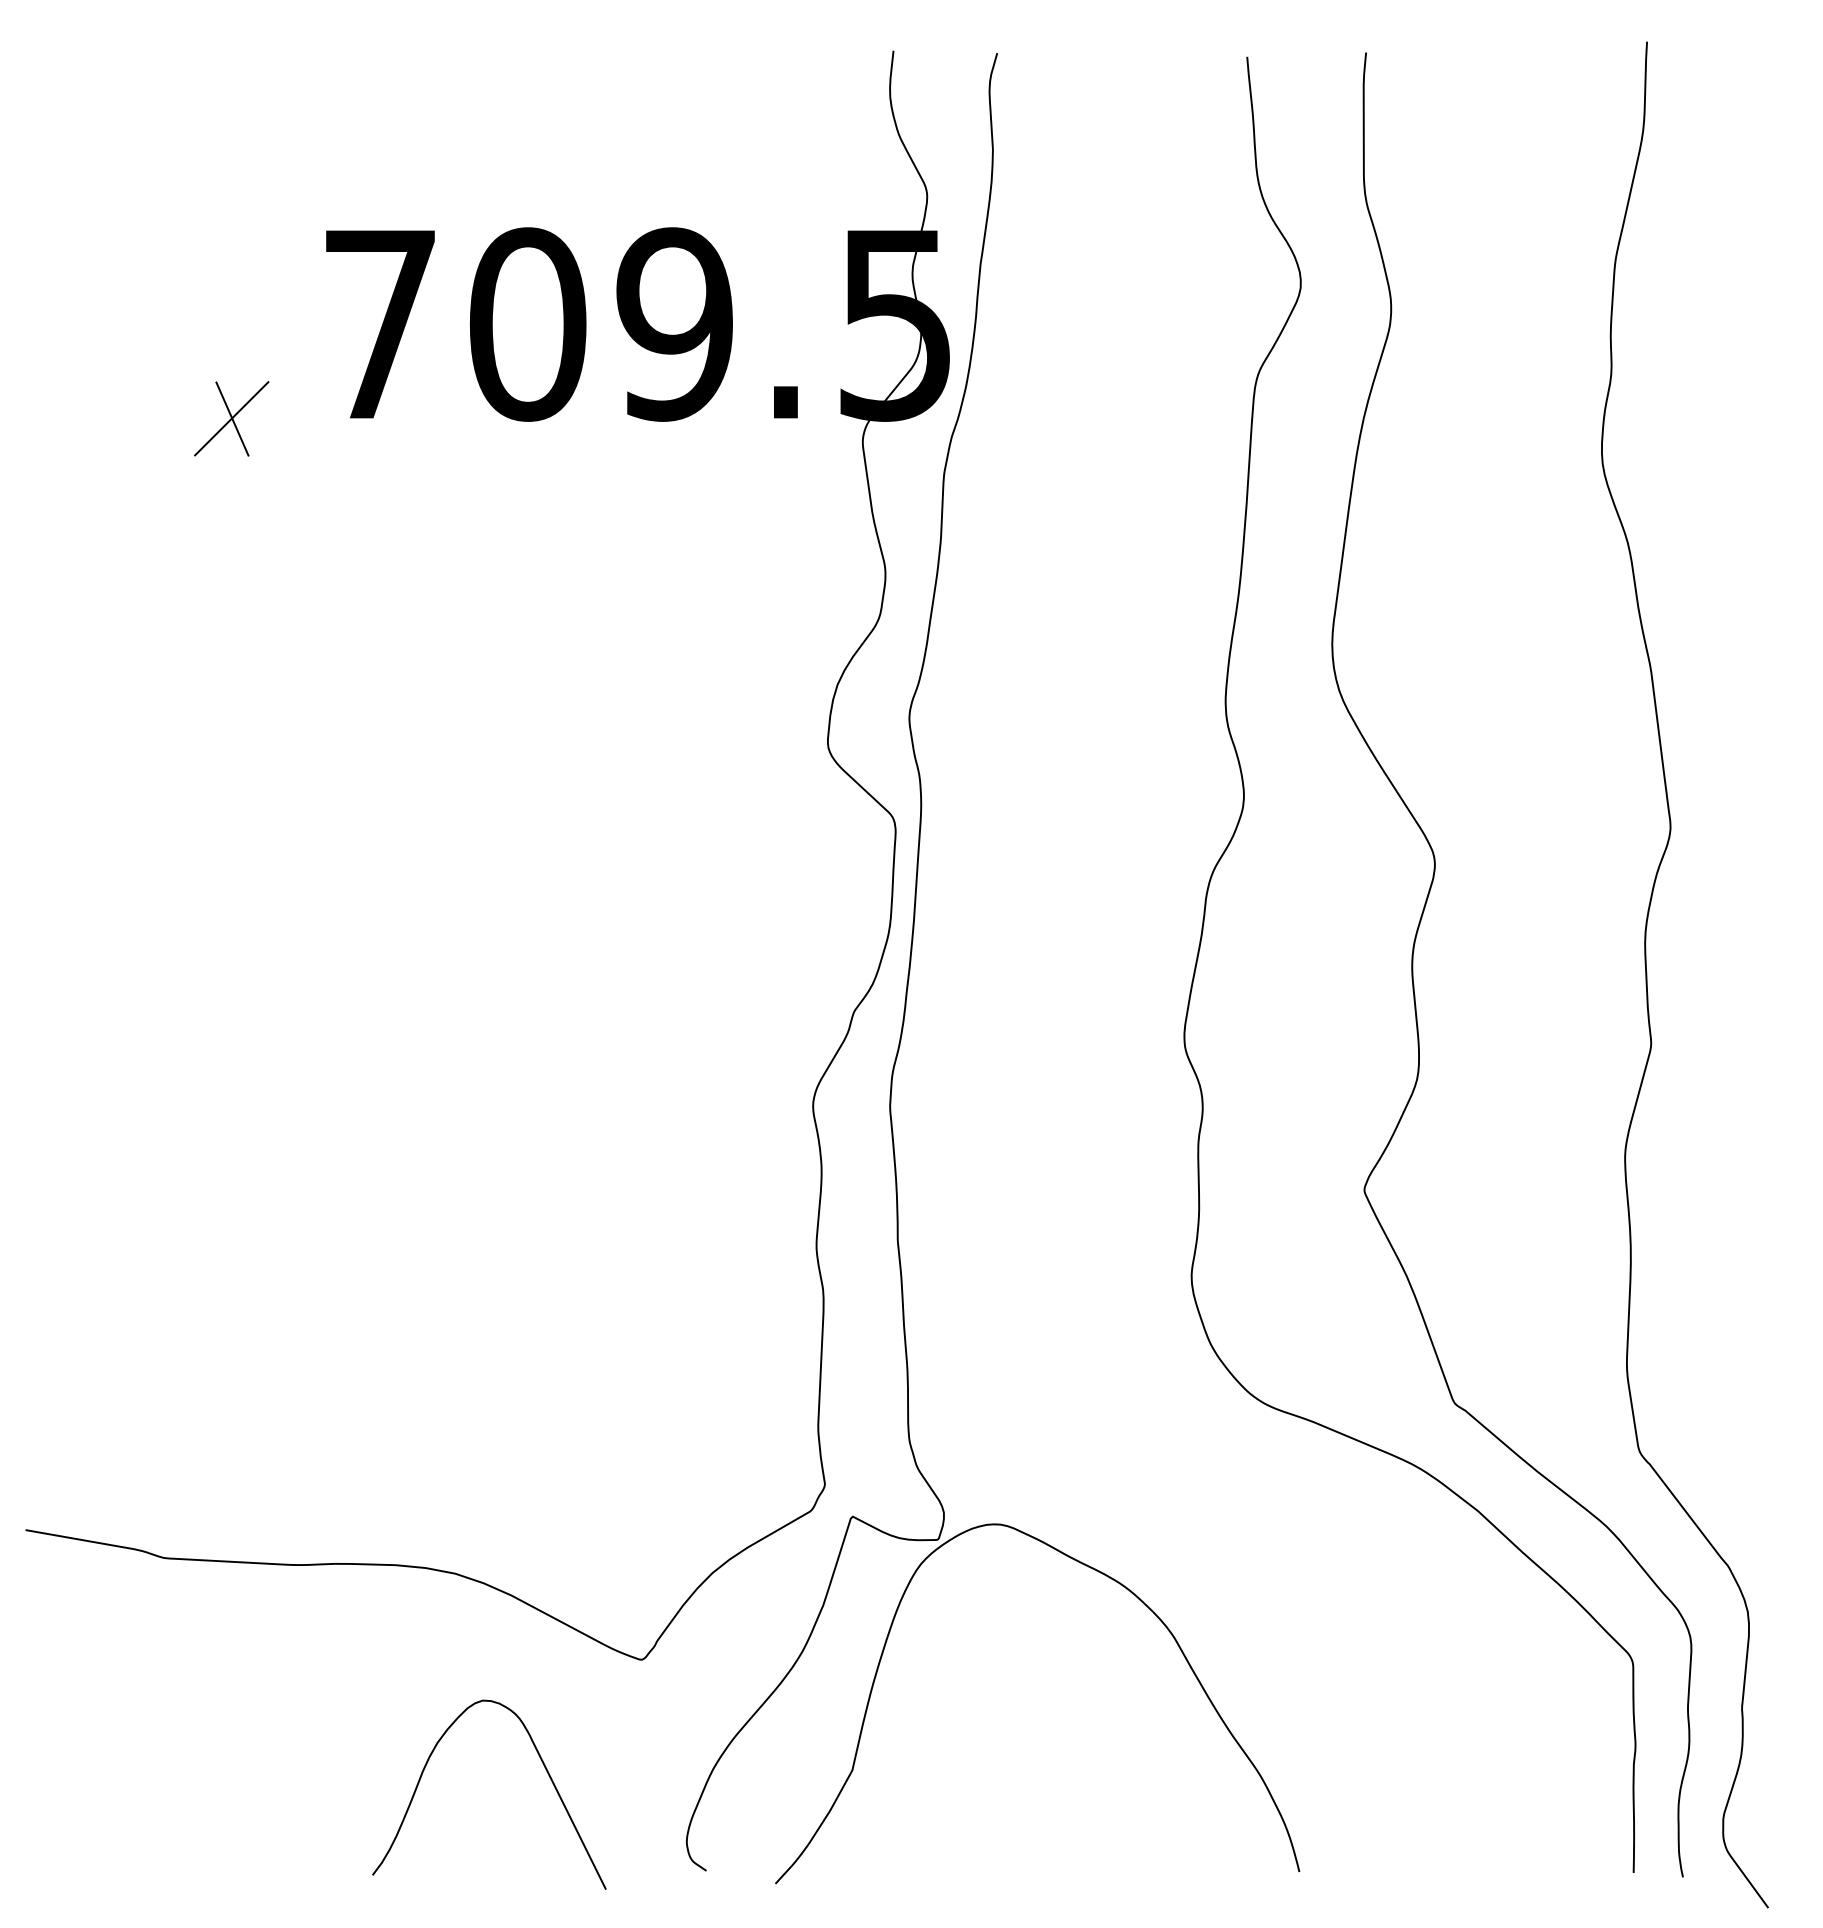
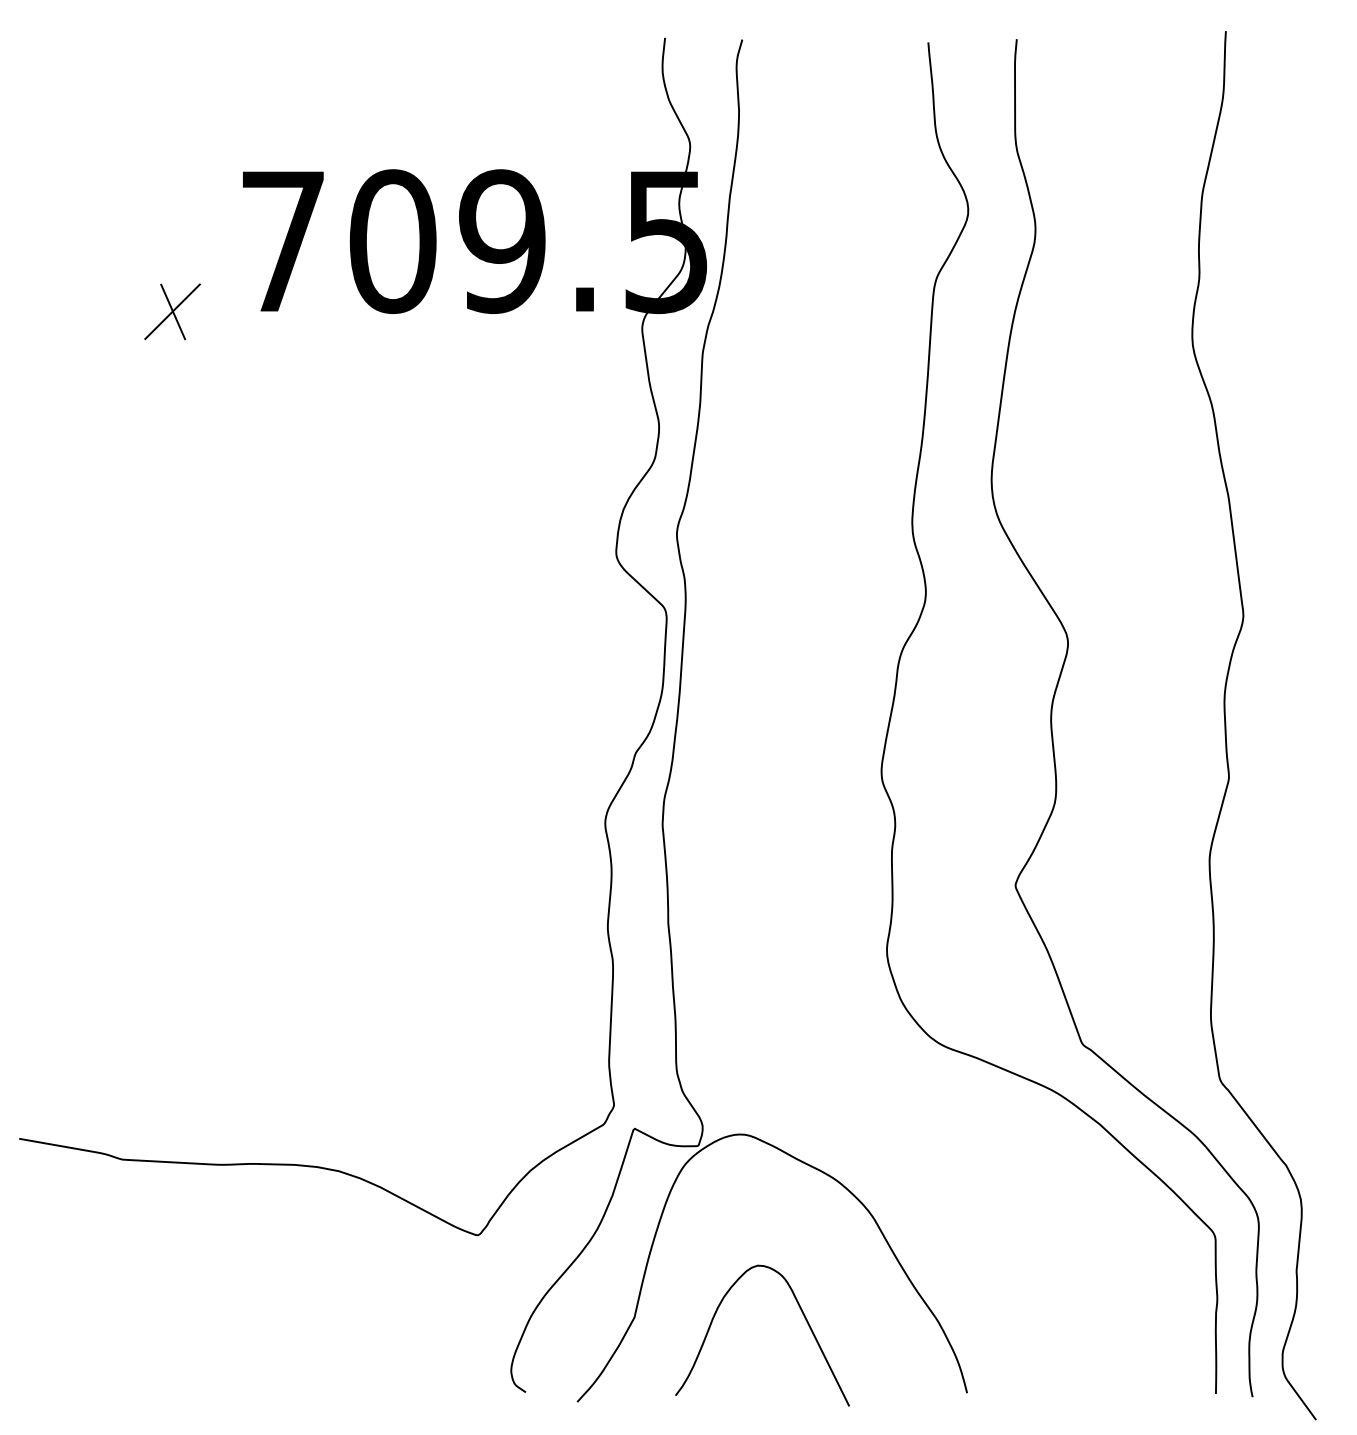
curve: (544, 1767) -> (803, 1315), moved

